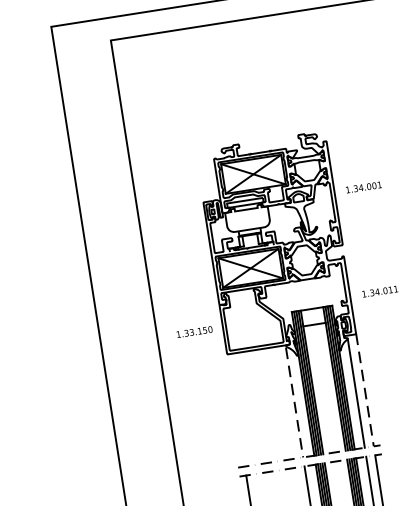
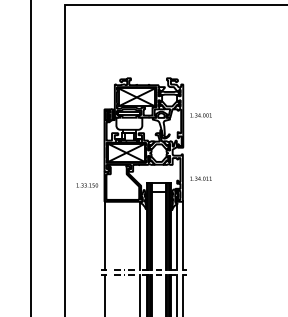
line: (364, 391) -> (182, 236), dashed -> solid
line: (295, 403) -> (140, 237), dashed -> solid
line: (235, 409) -> (104, 235), added

